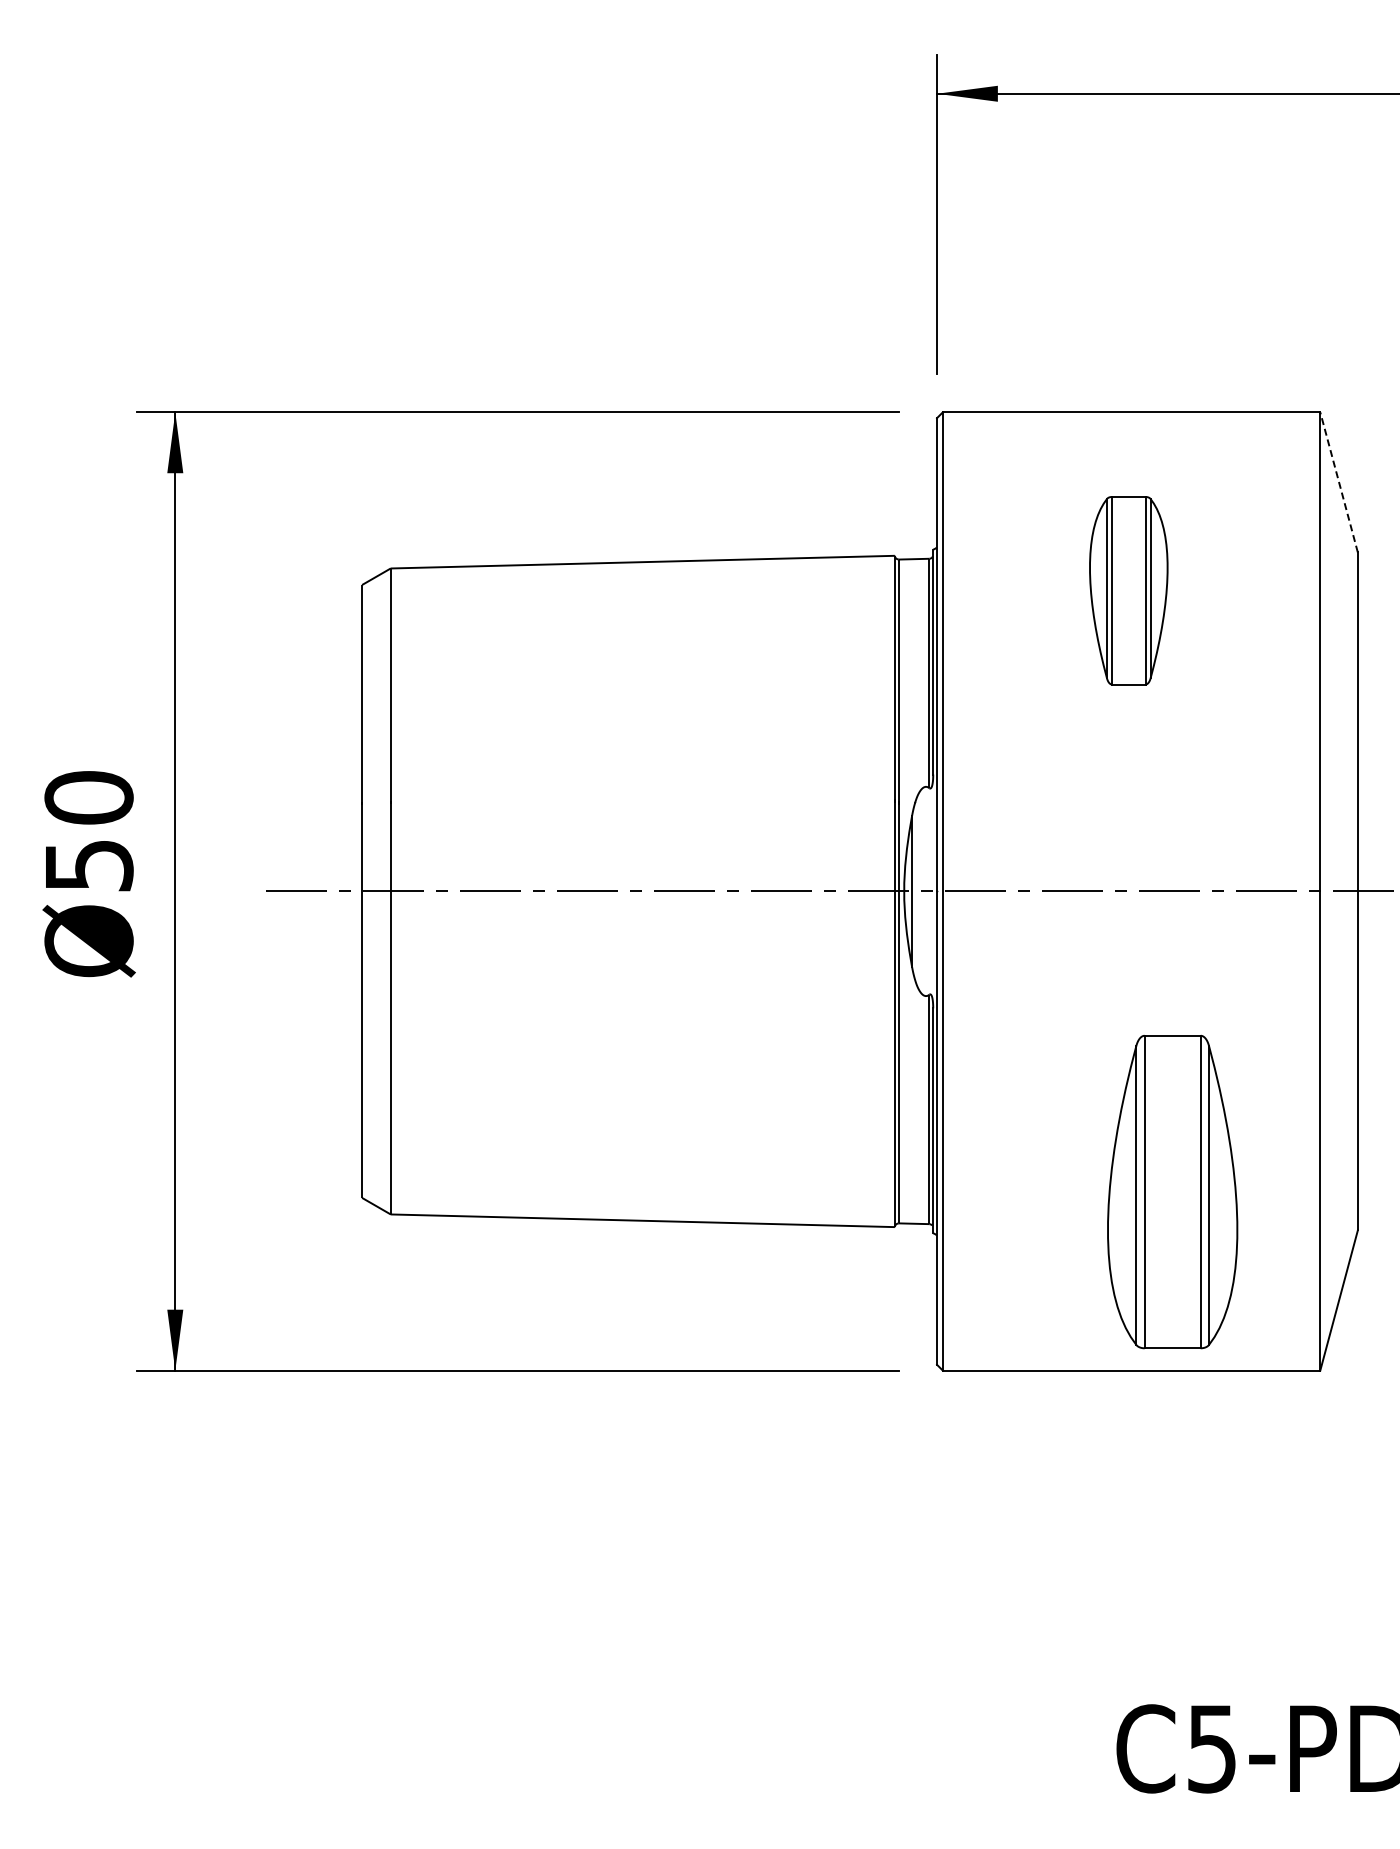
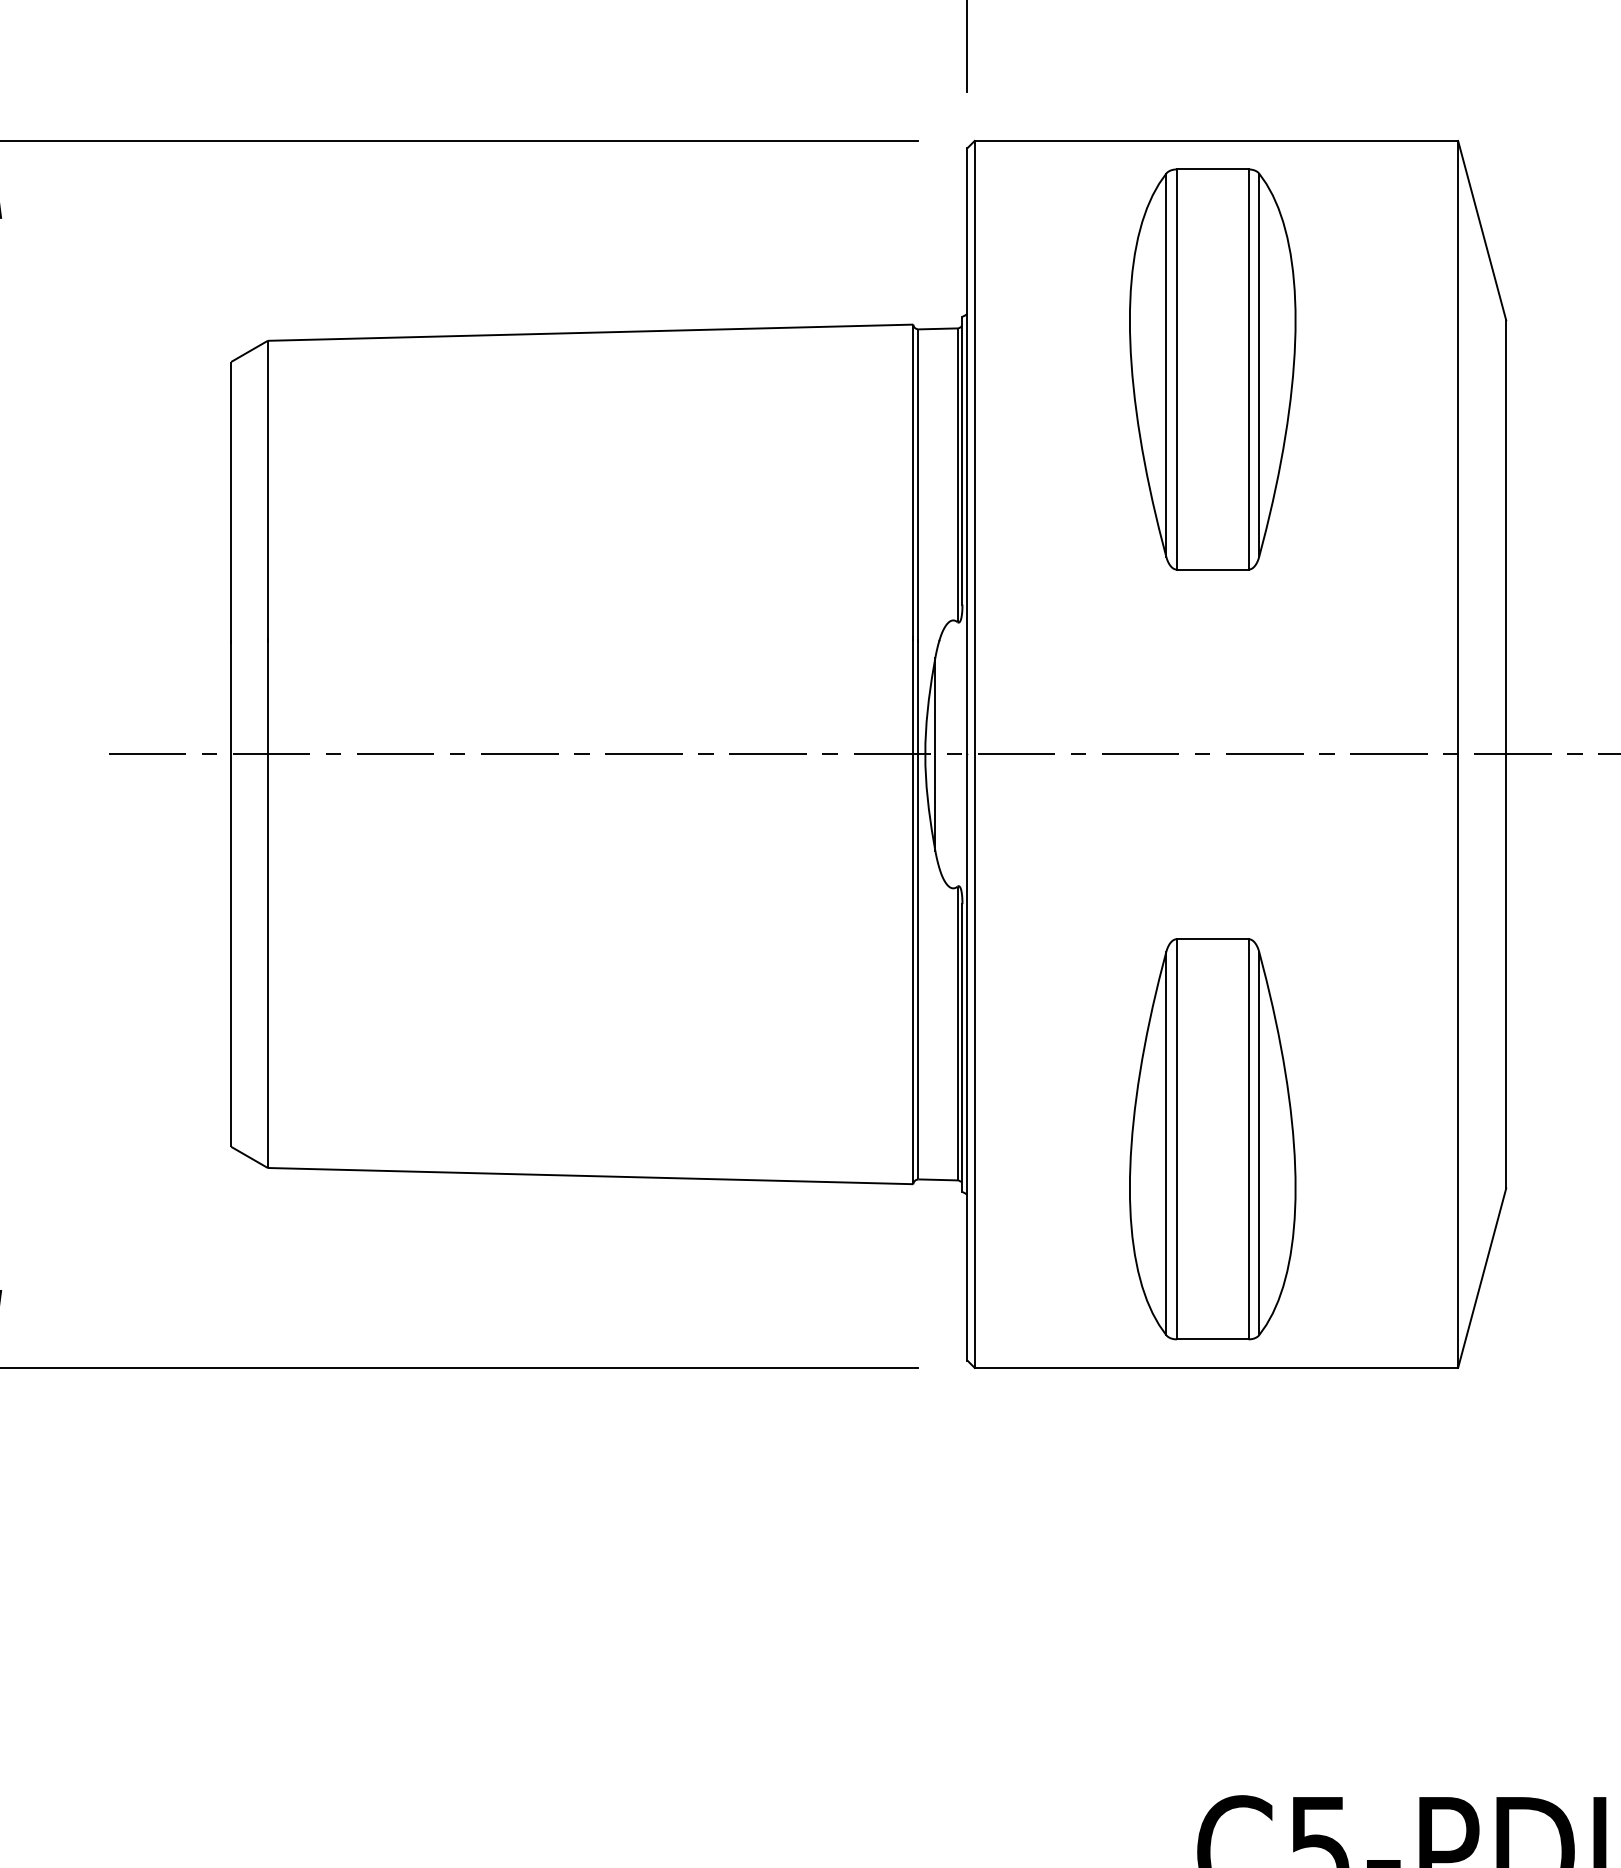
line: (1339, 482) -> (1482, 230), dashed -> solid
part: (1128, 590) -> (1212, 369), size x1.67
part: (1172, 1191) -> (1212, 1138), moved

